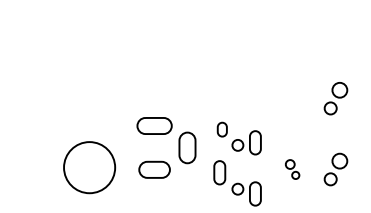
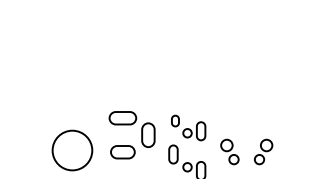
part: (335, 97) -> (263, 96), removed
part: (292, 168) -> (229, 151), size x1.67

